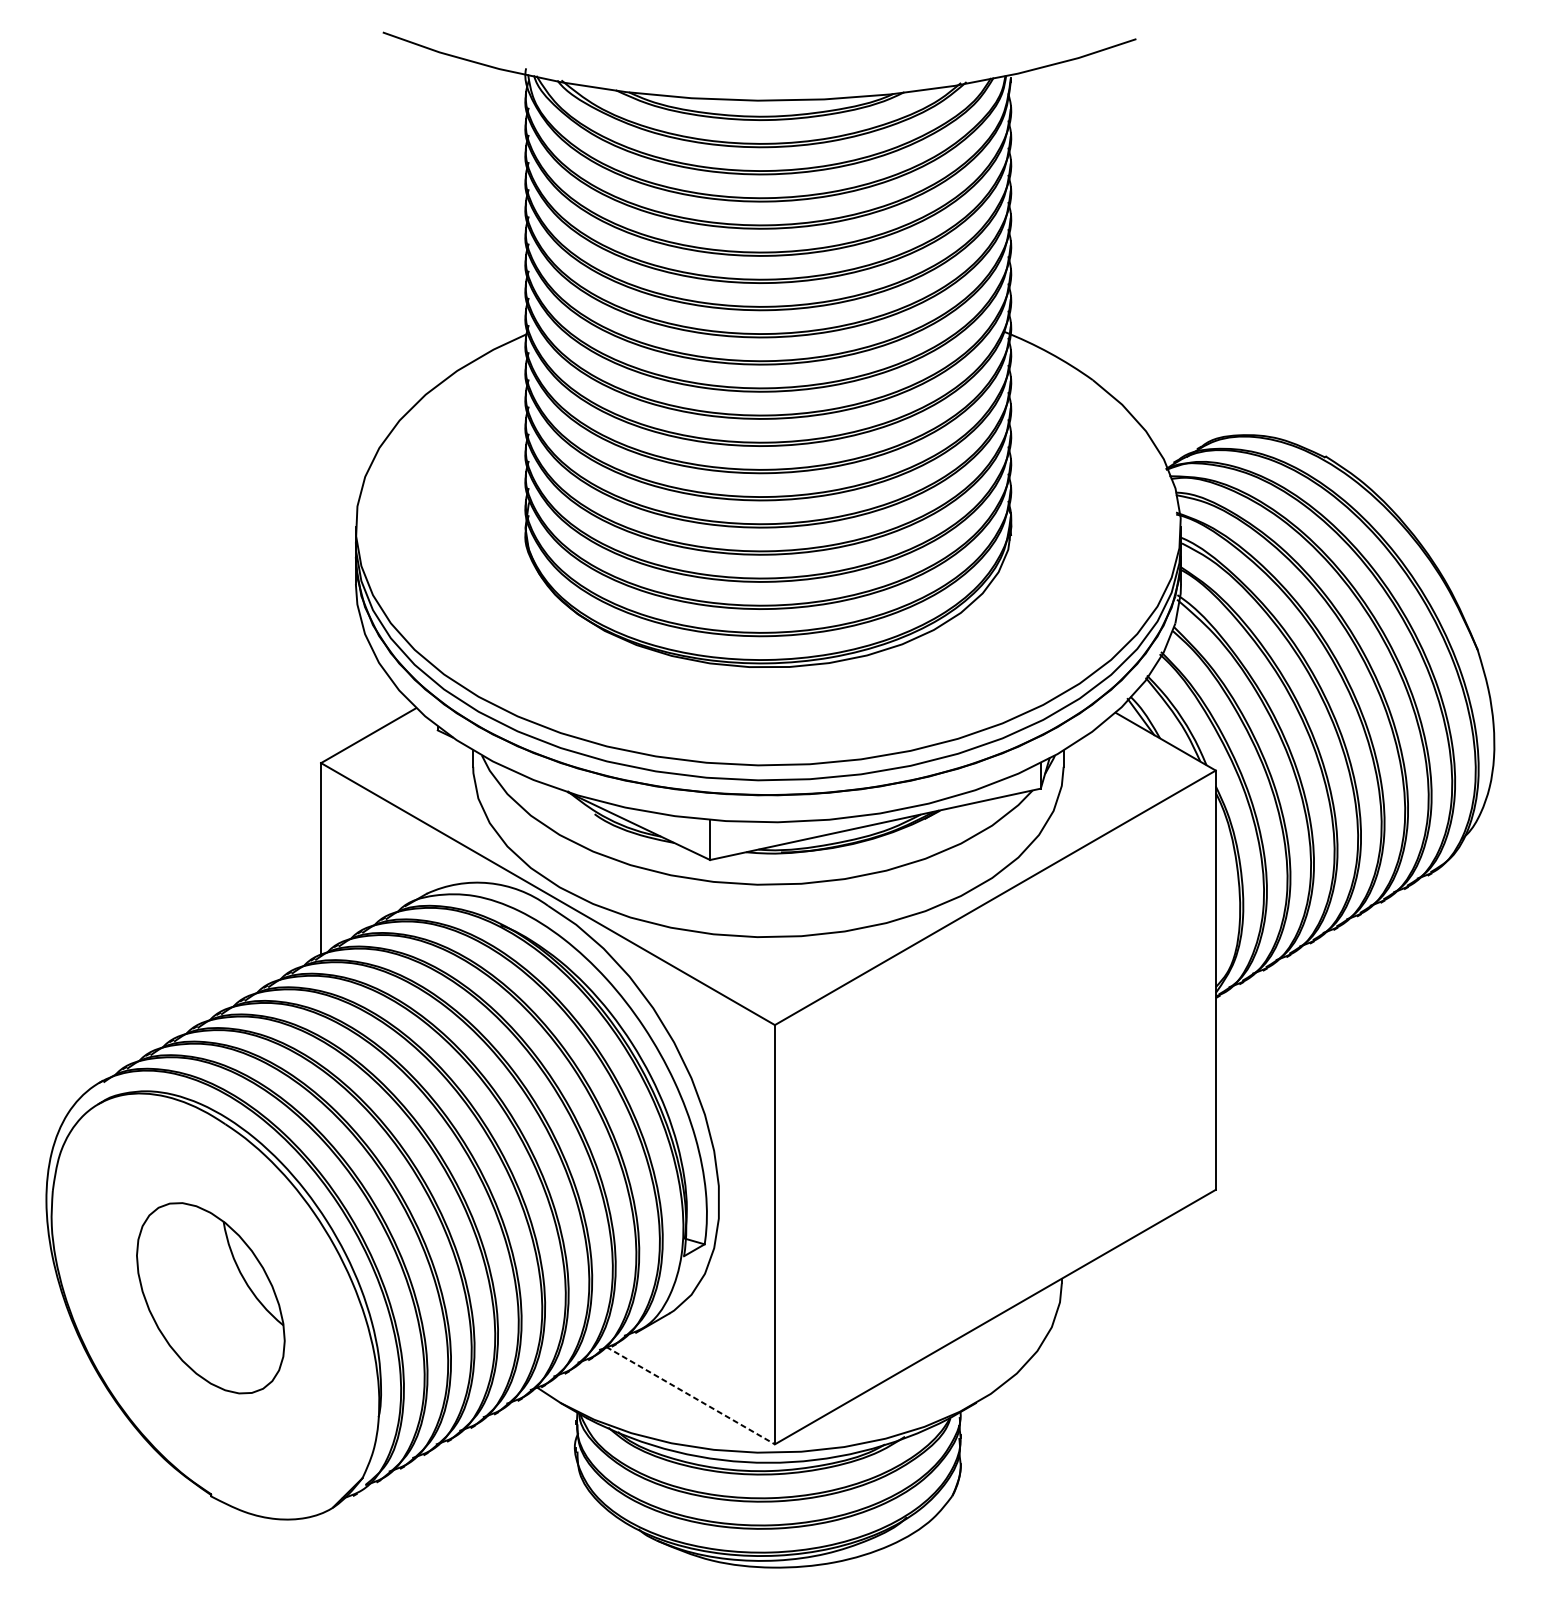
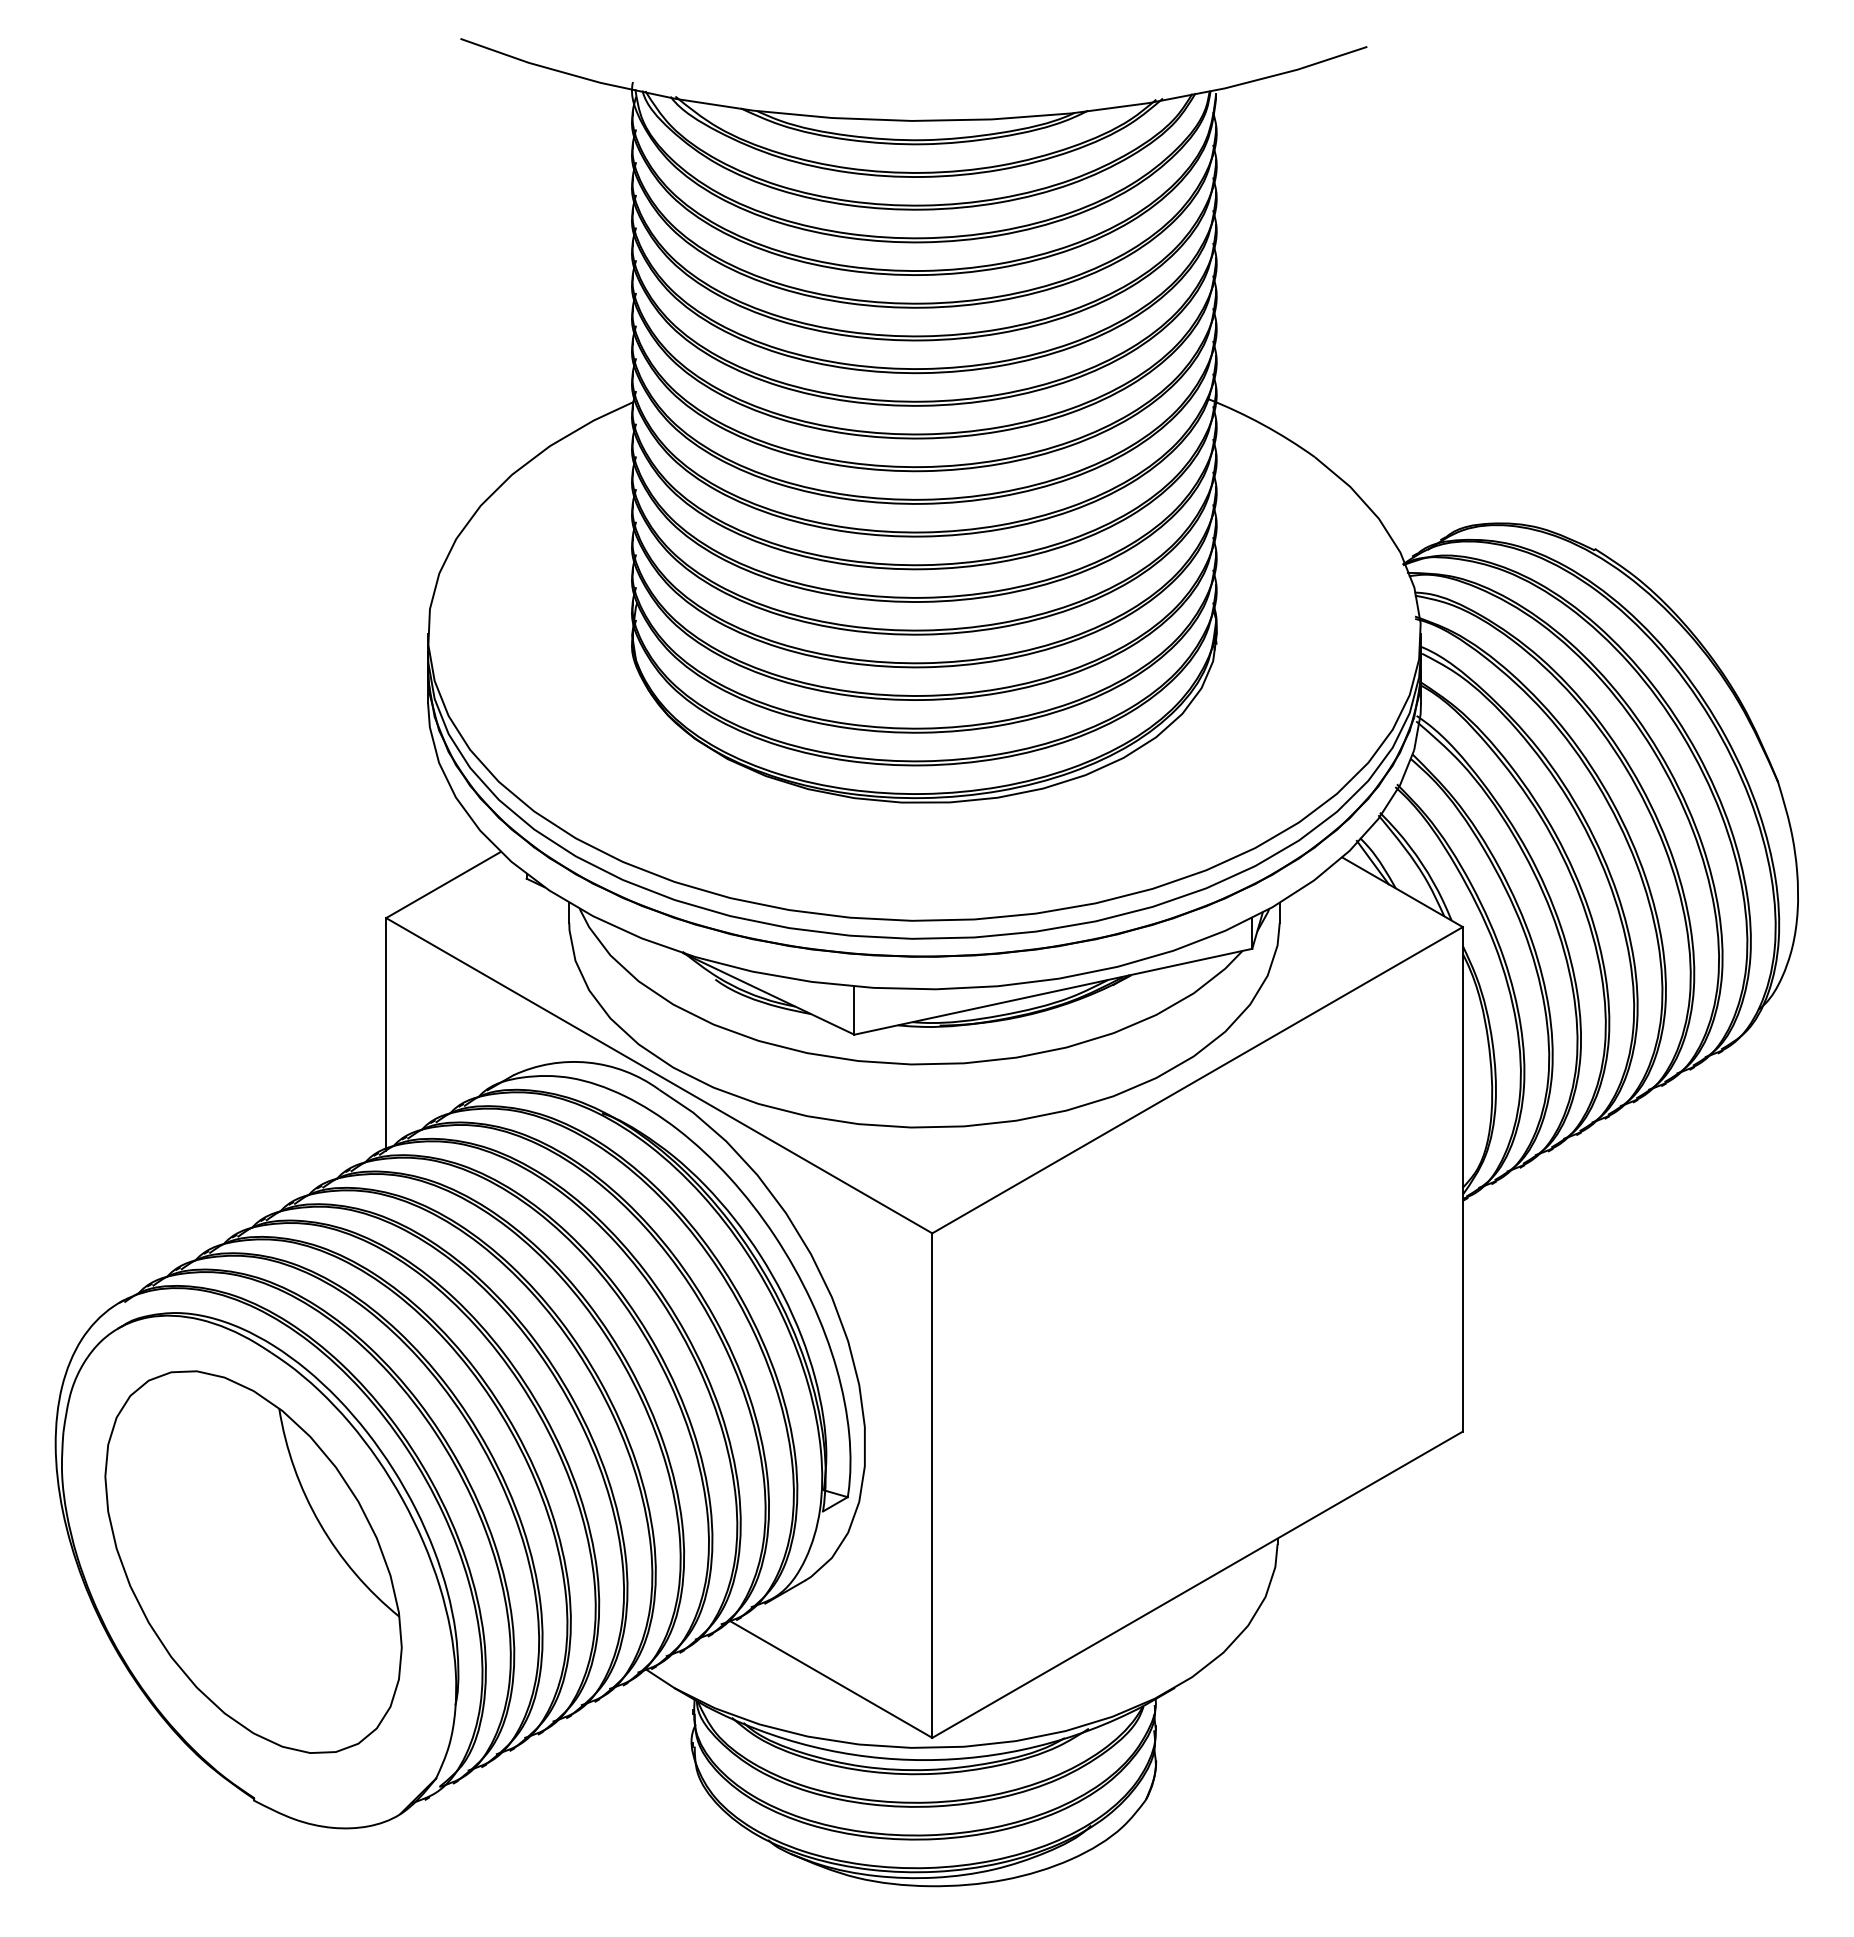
part: (210, 1297) -> (253, 1561), size x1.67
line: (691, 1395) -> (831, 1679), dashed -> solid

